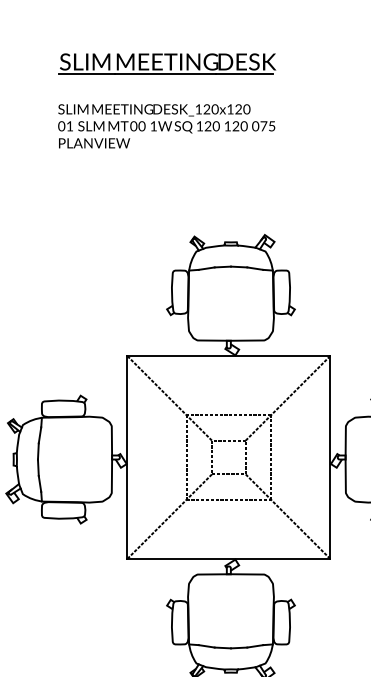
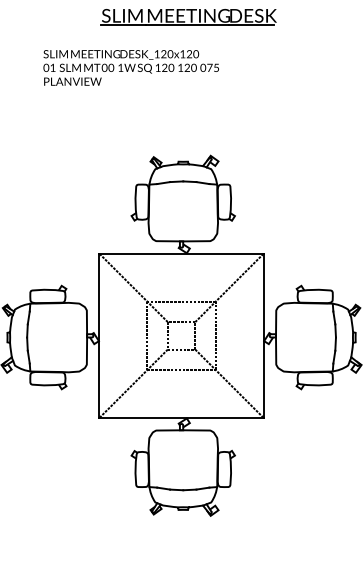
part: (166, 63) -> (188, 17), moved

